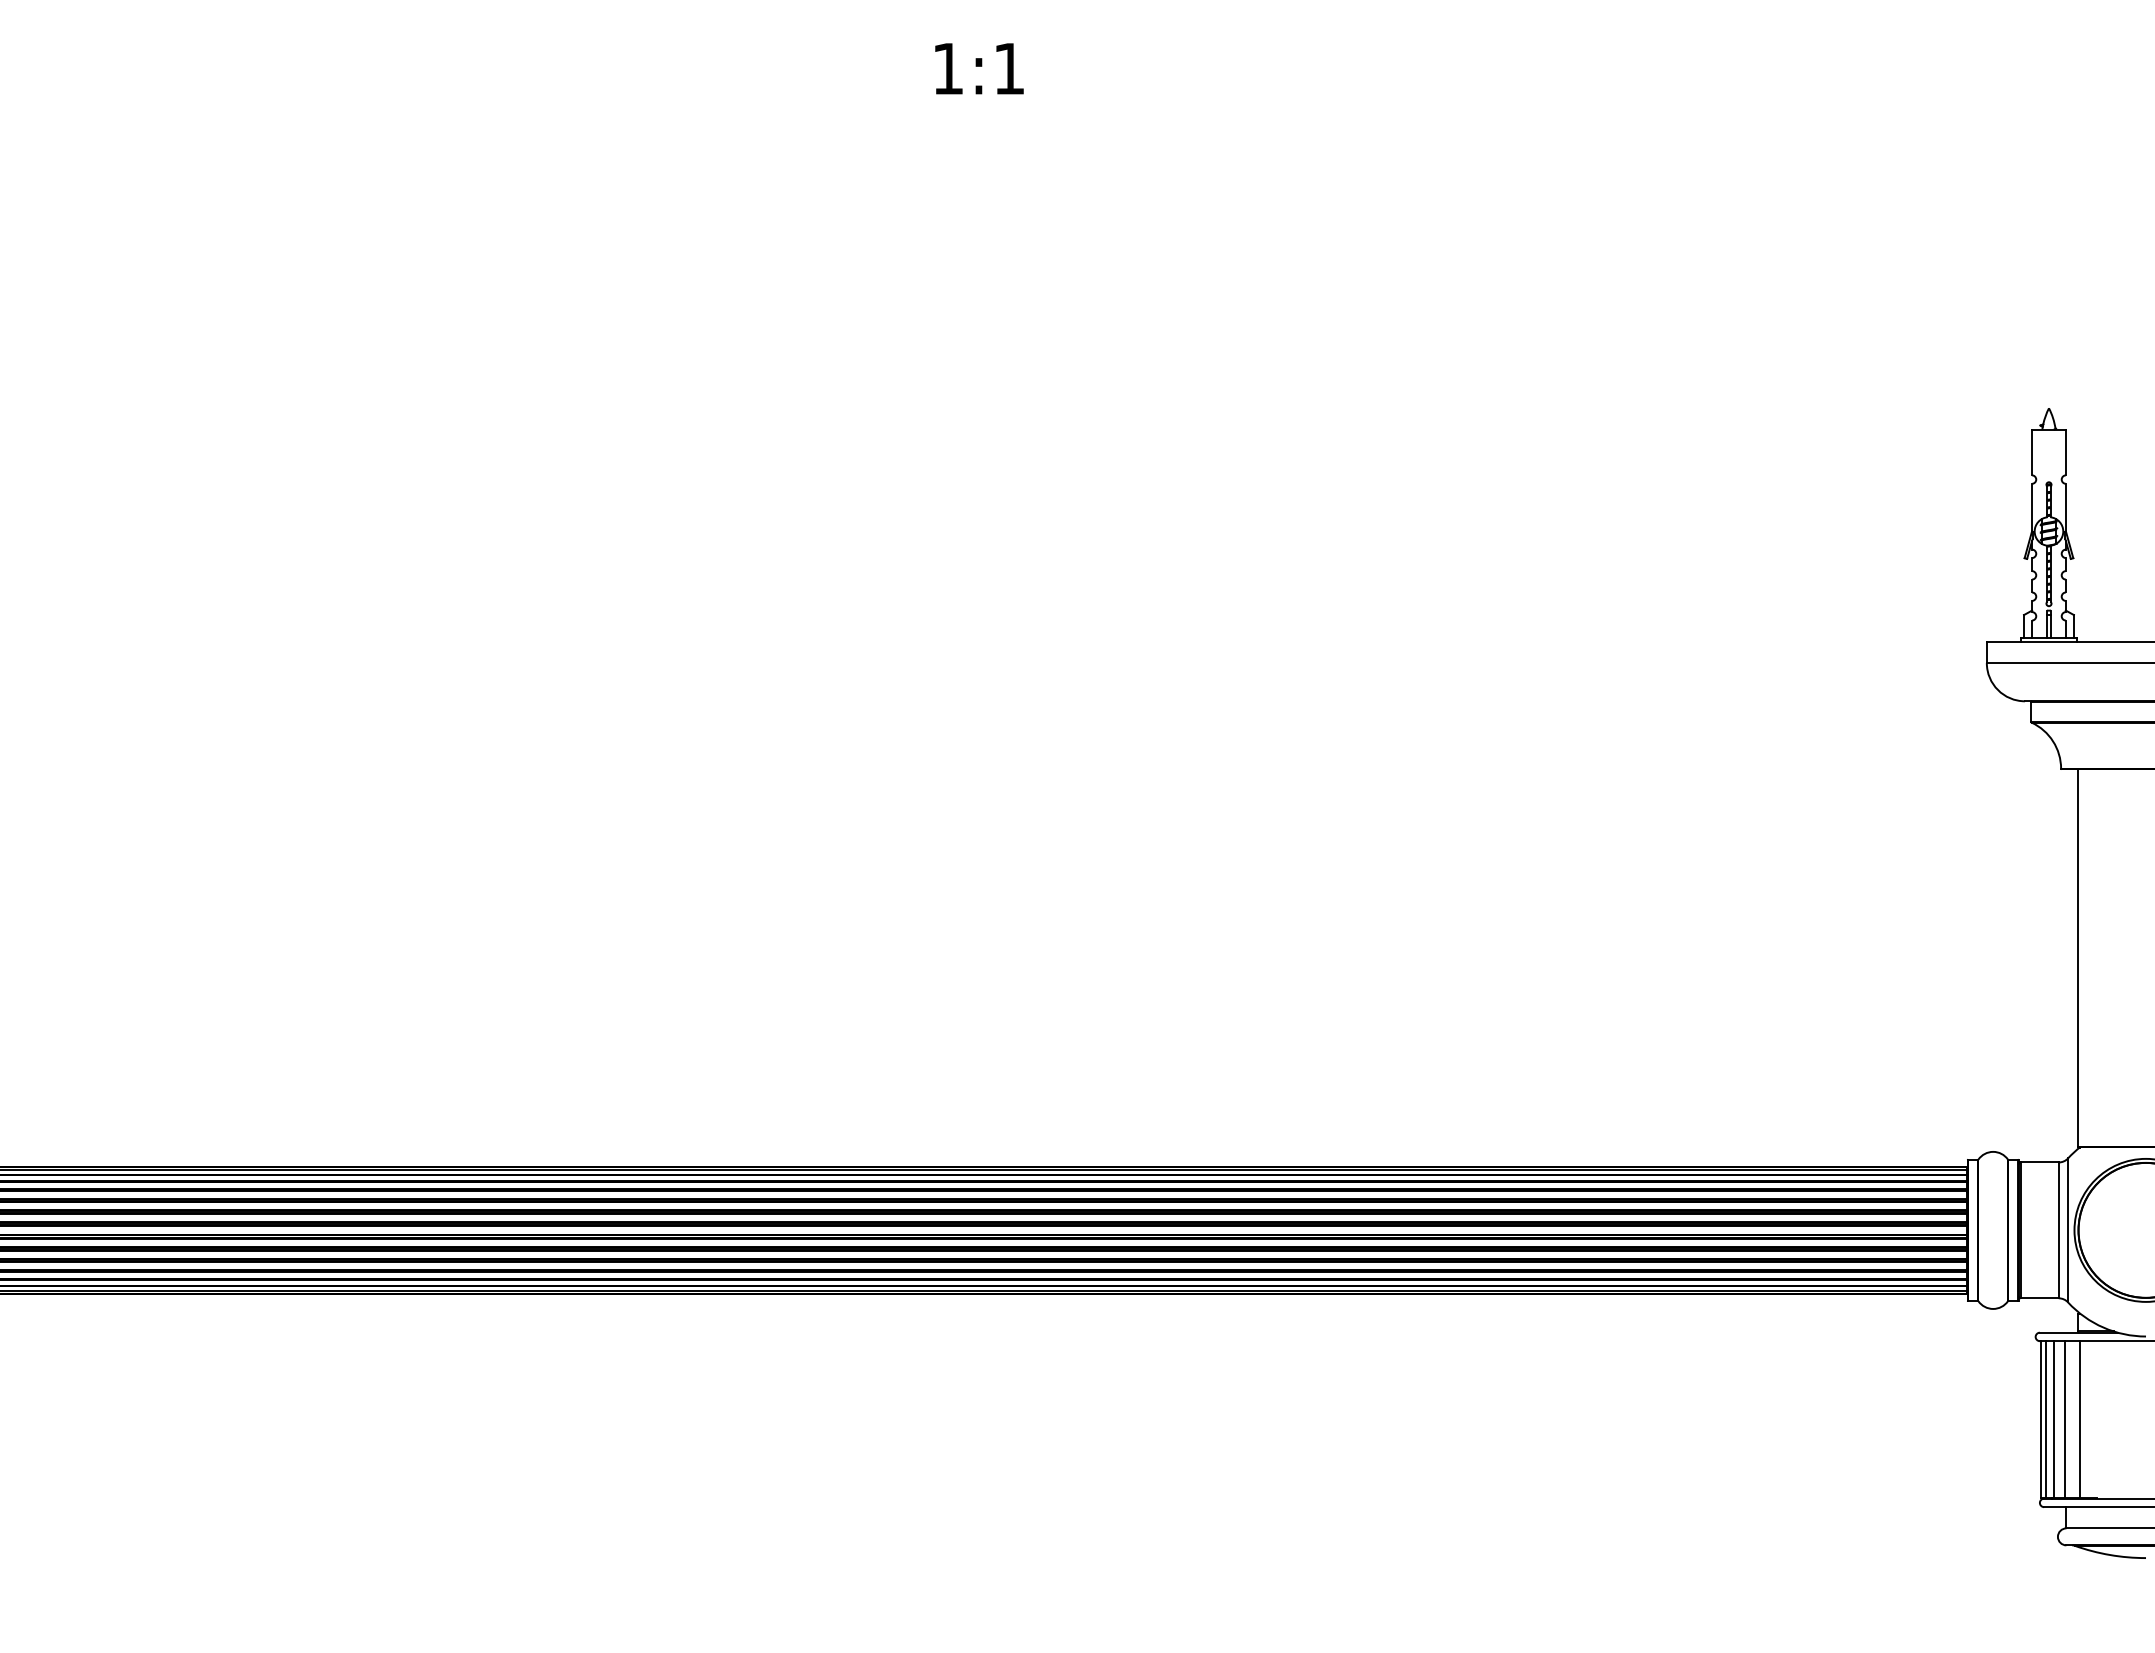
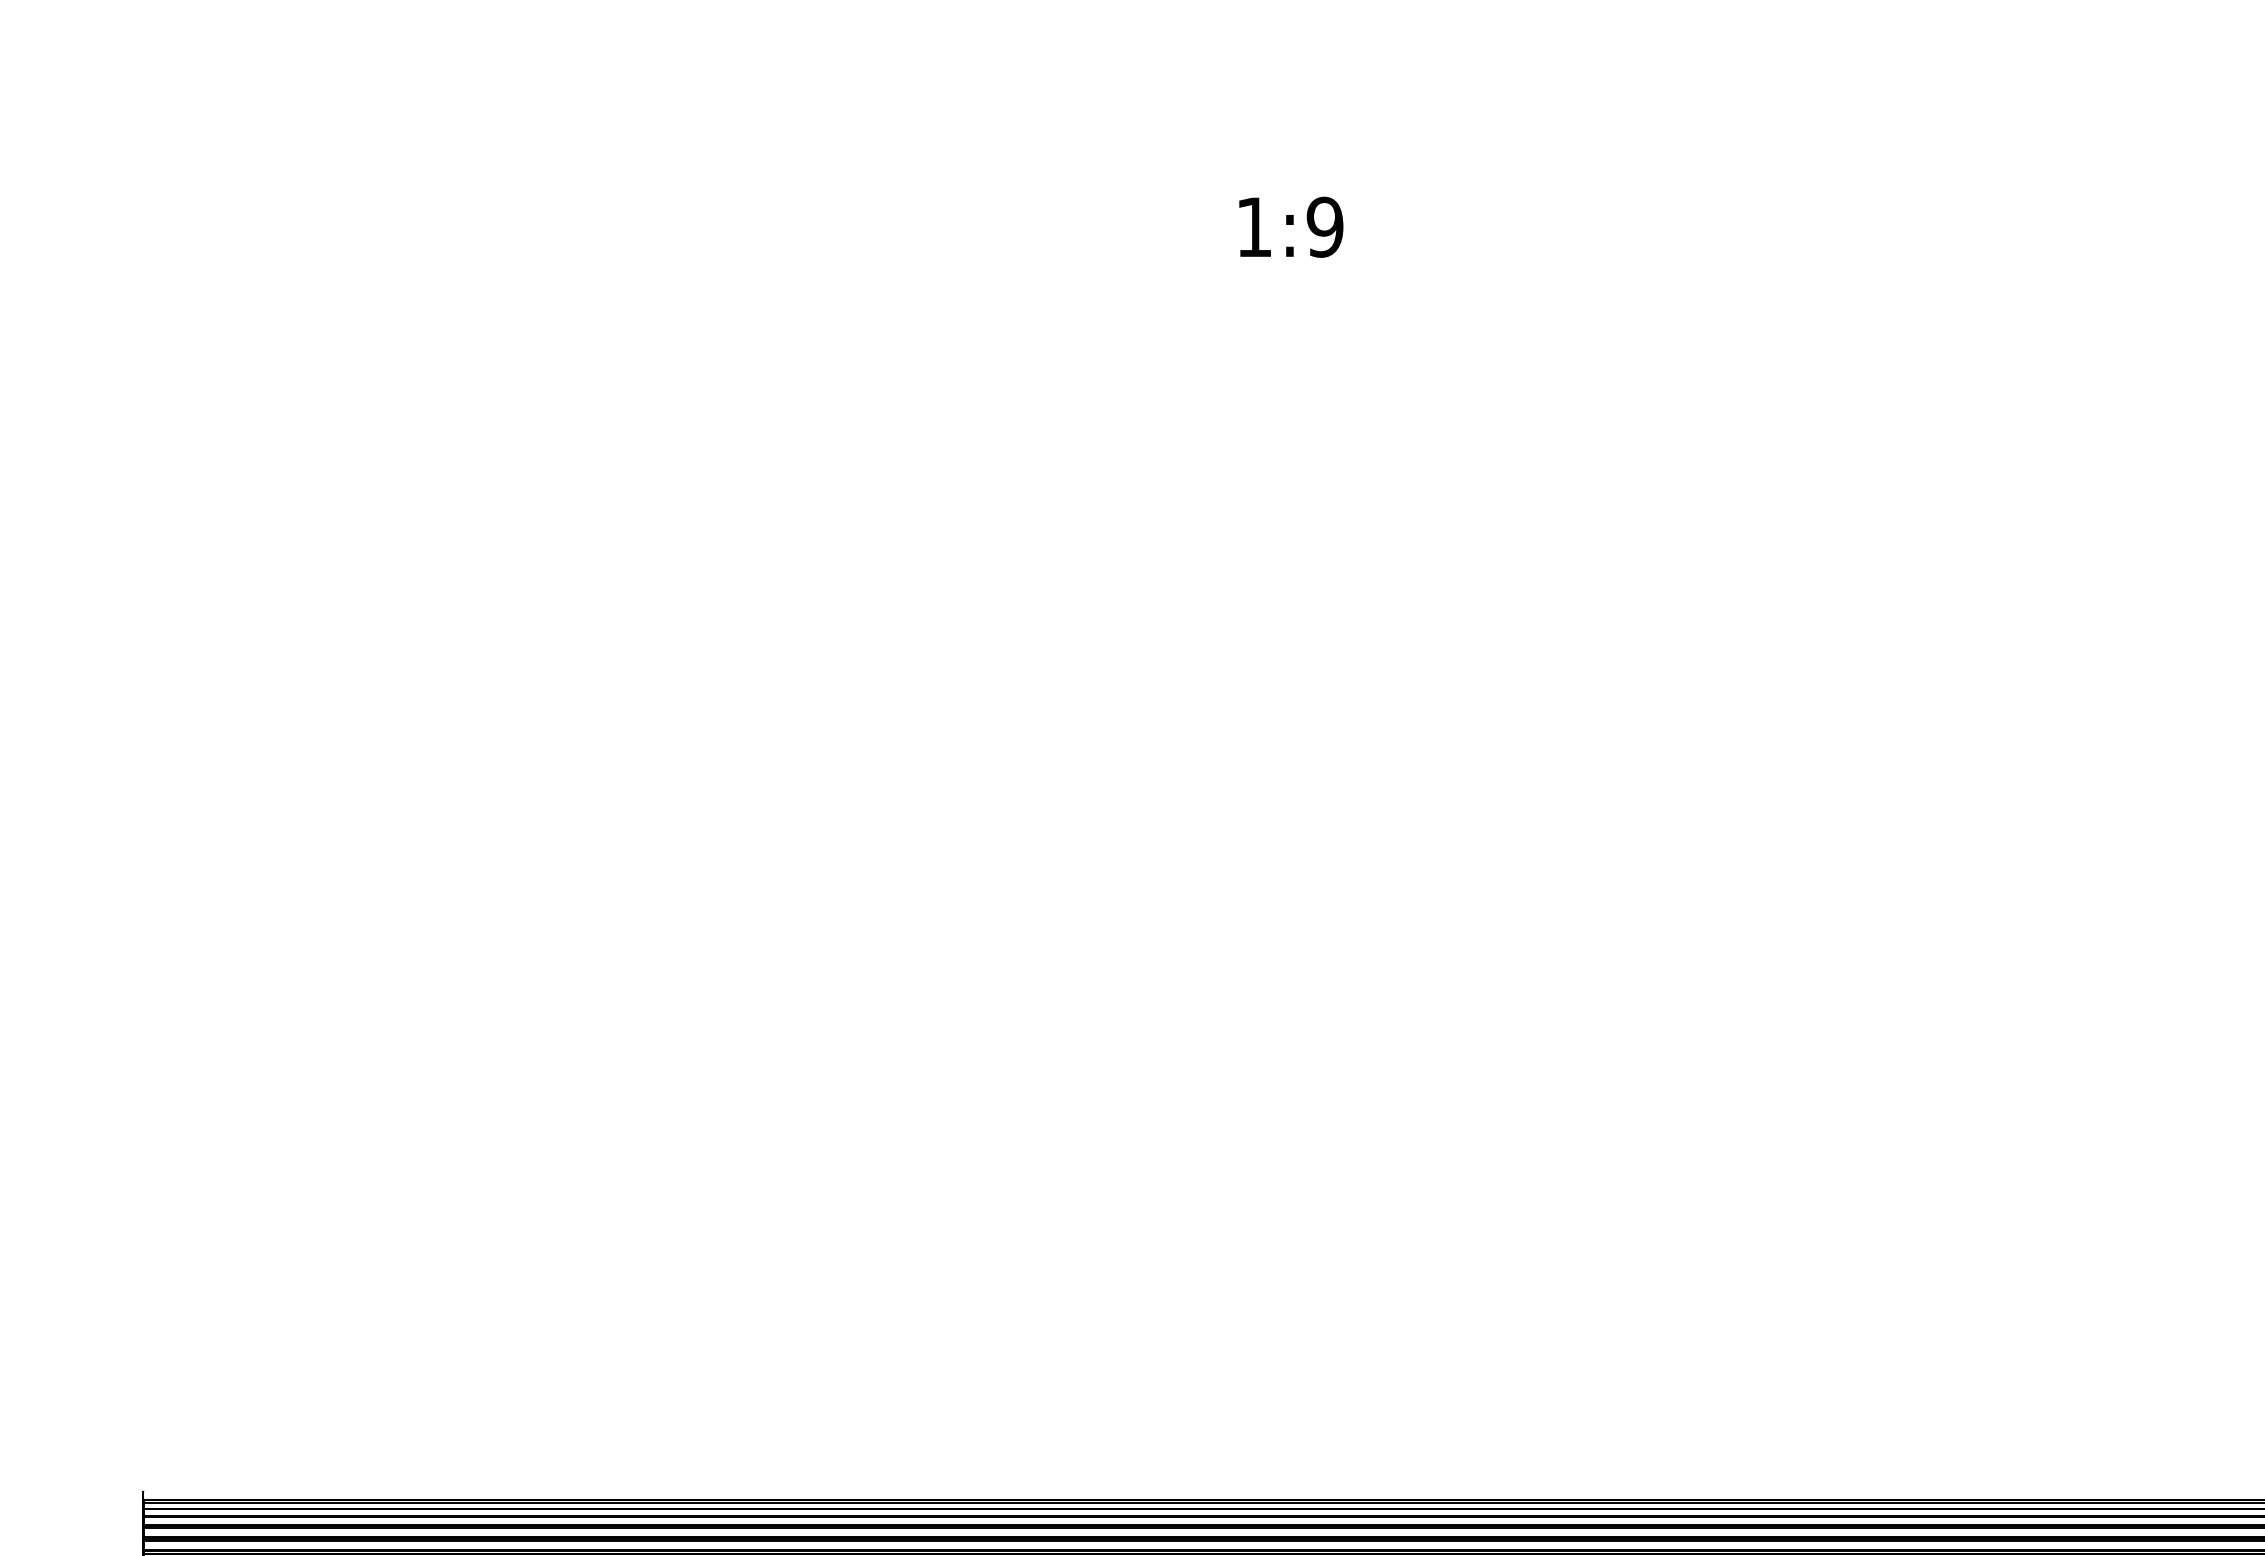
text: (1009, 68) -> (1325, 226), 1:1 -> 1:9

